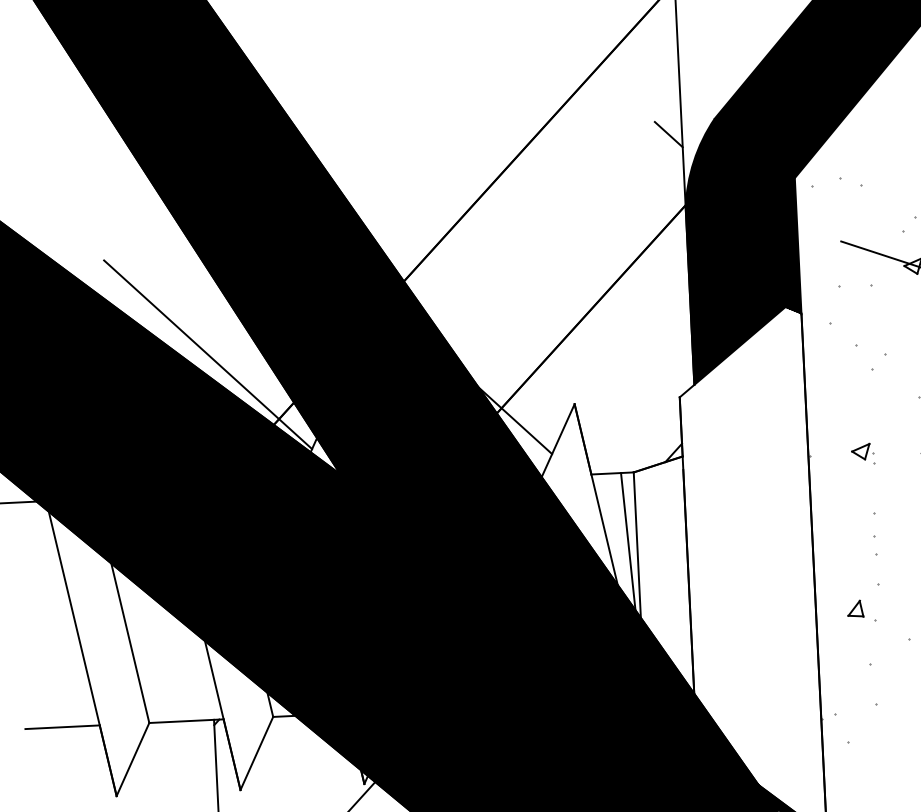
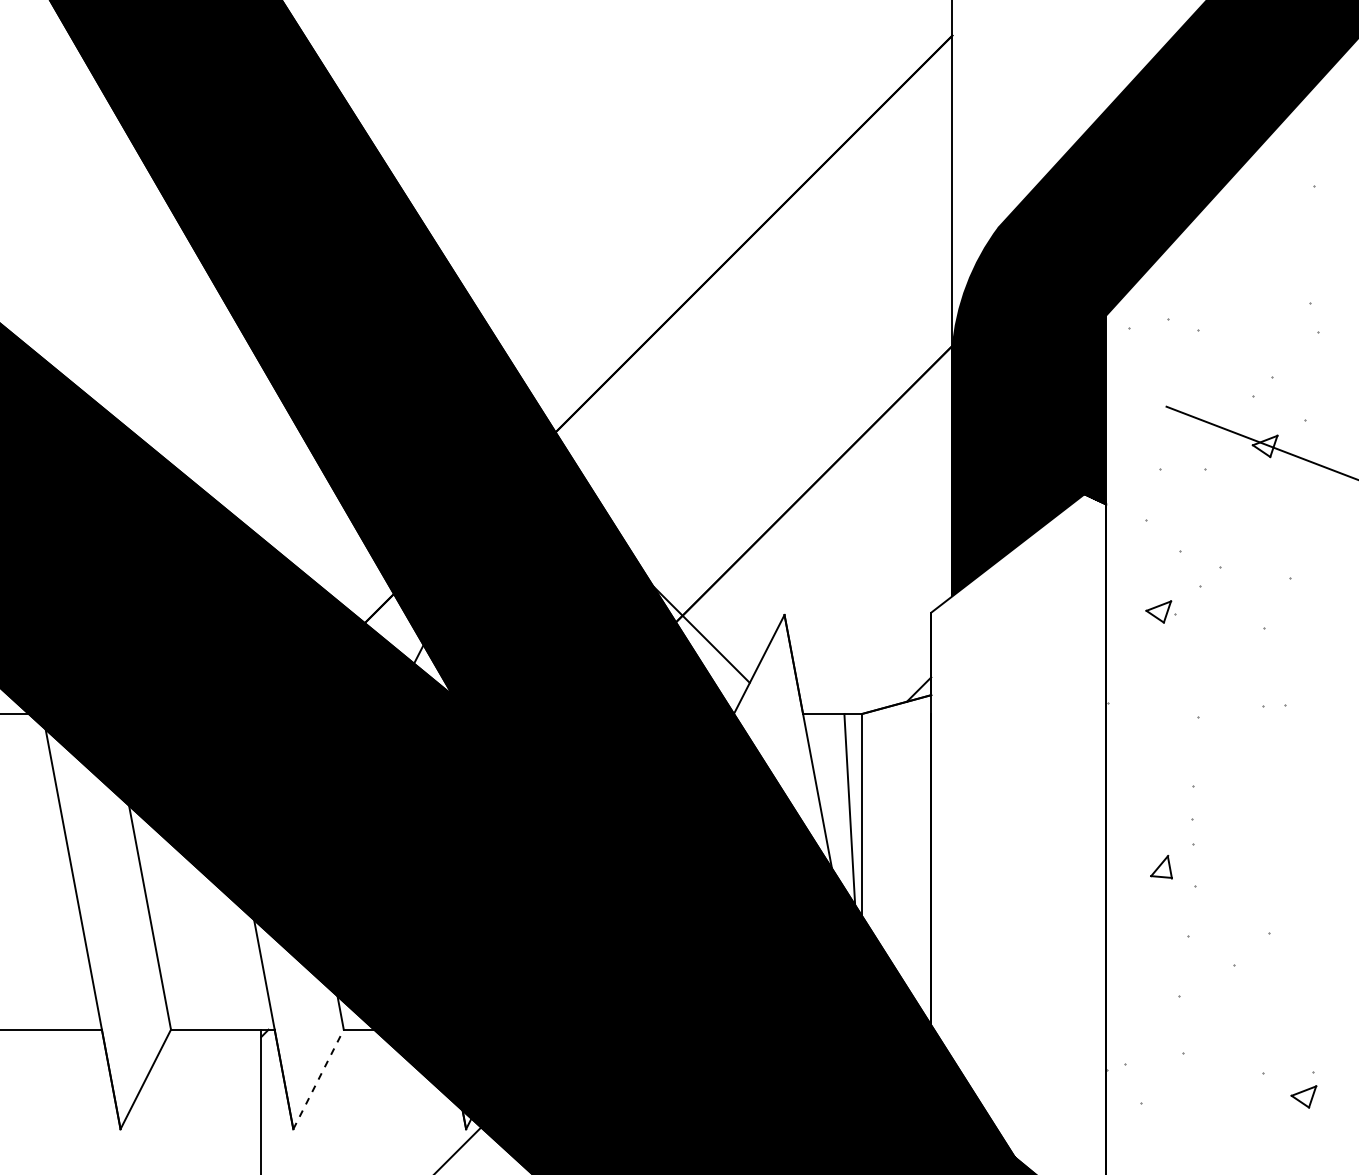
line: (668, 134) -> (933, 245), removed
line: (207, 354) -> (277, 520), removed
part: (862, 451) -> (1160, 611), moved
part: (855, 609) -> (1161, 867), moved
line: (256, 753) -> (318, 1079), solid -> dashed

